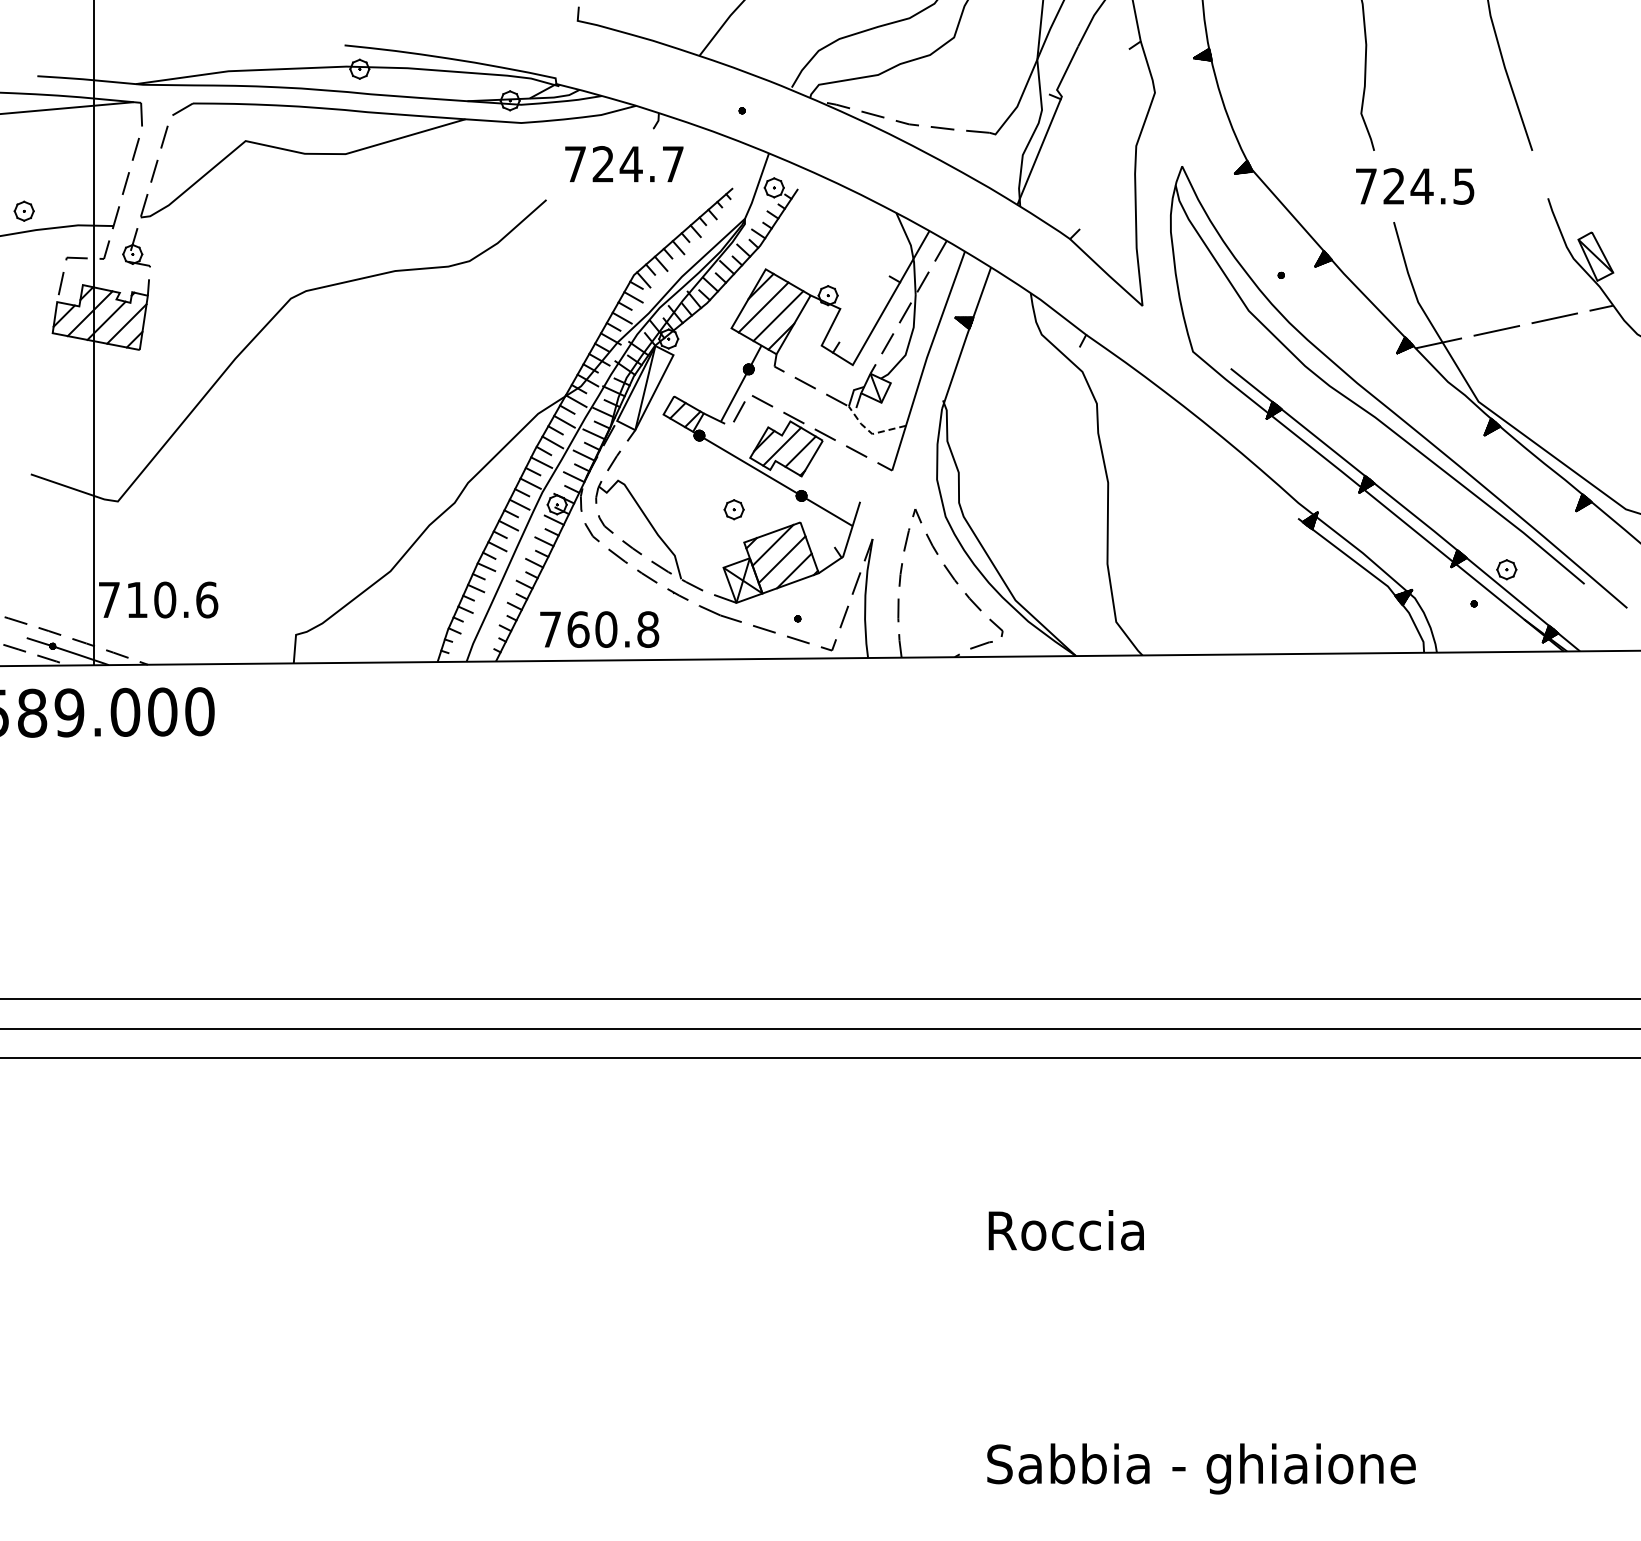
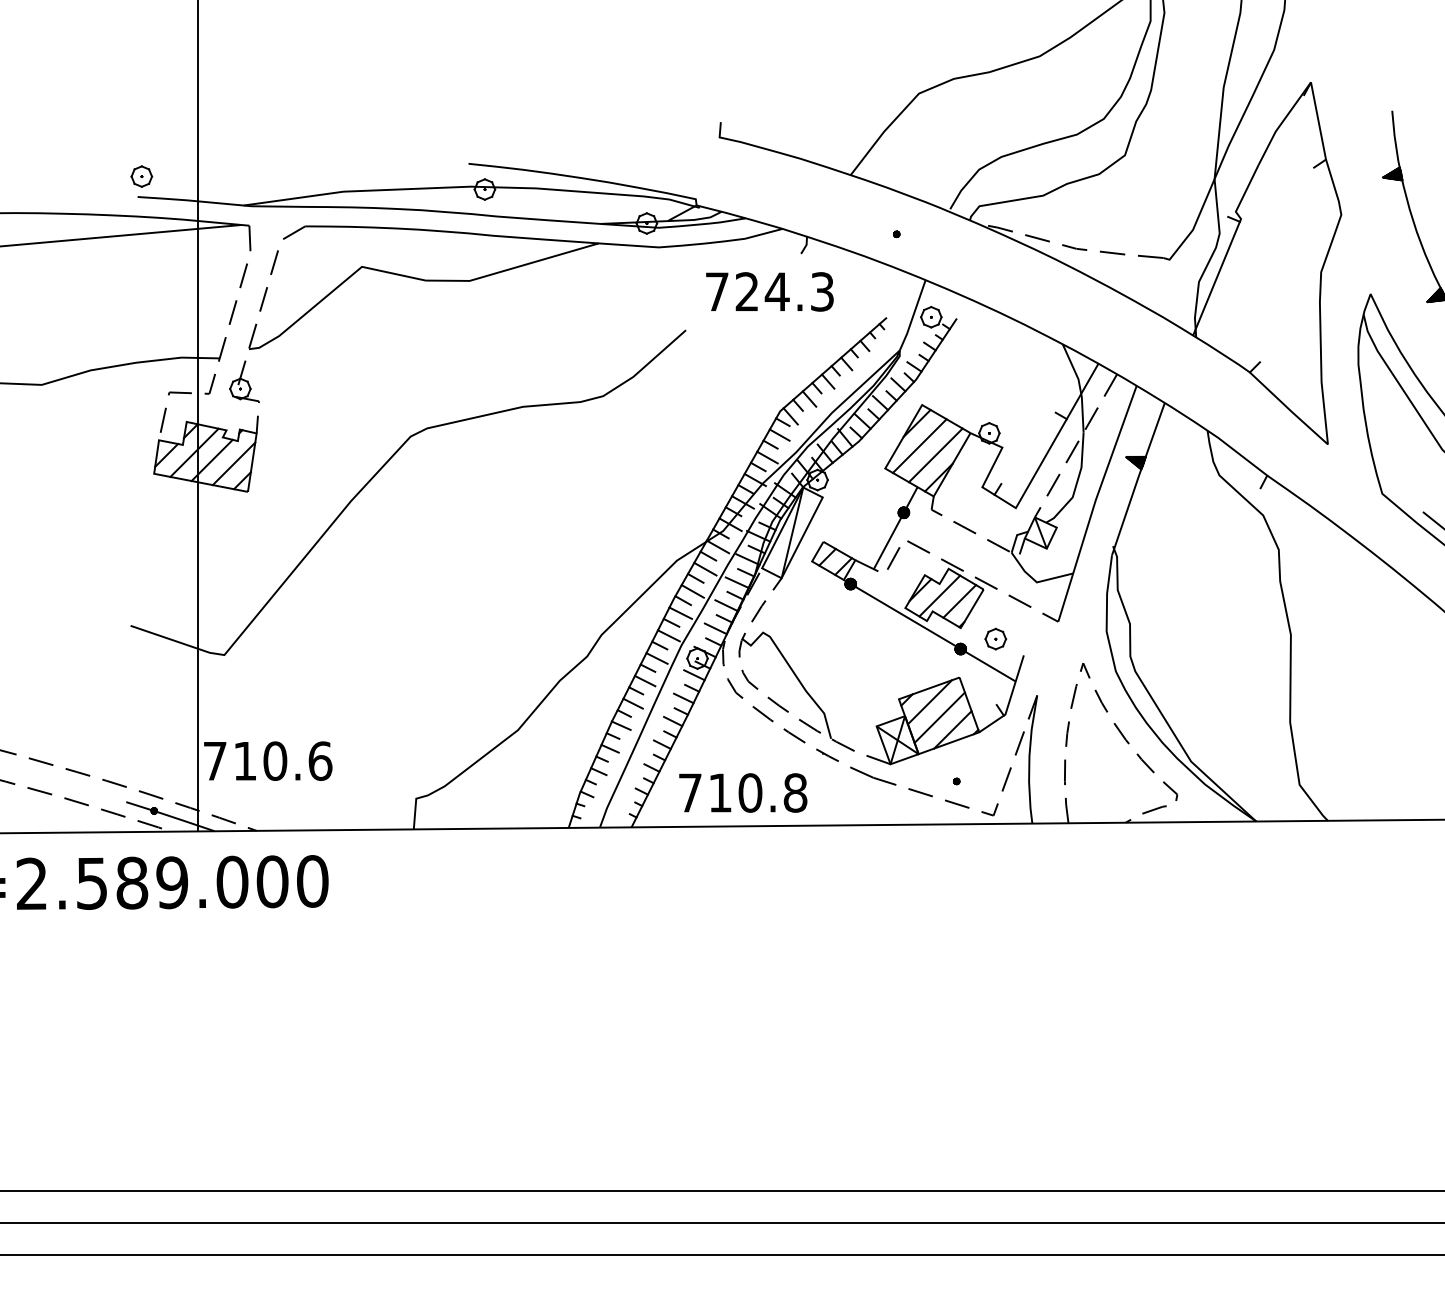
text: (672, 164) -> (821, 292), 724.7 -> 724.3
part: (23, 210) -> (141, 175), moved
line: (870, 432) -> (1034, 580), dashed -> solid
part: (733, 509) -> (995, 638), moved
text: (578, 629) -> (720, 792), 760.8 -> 710.8

